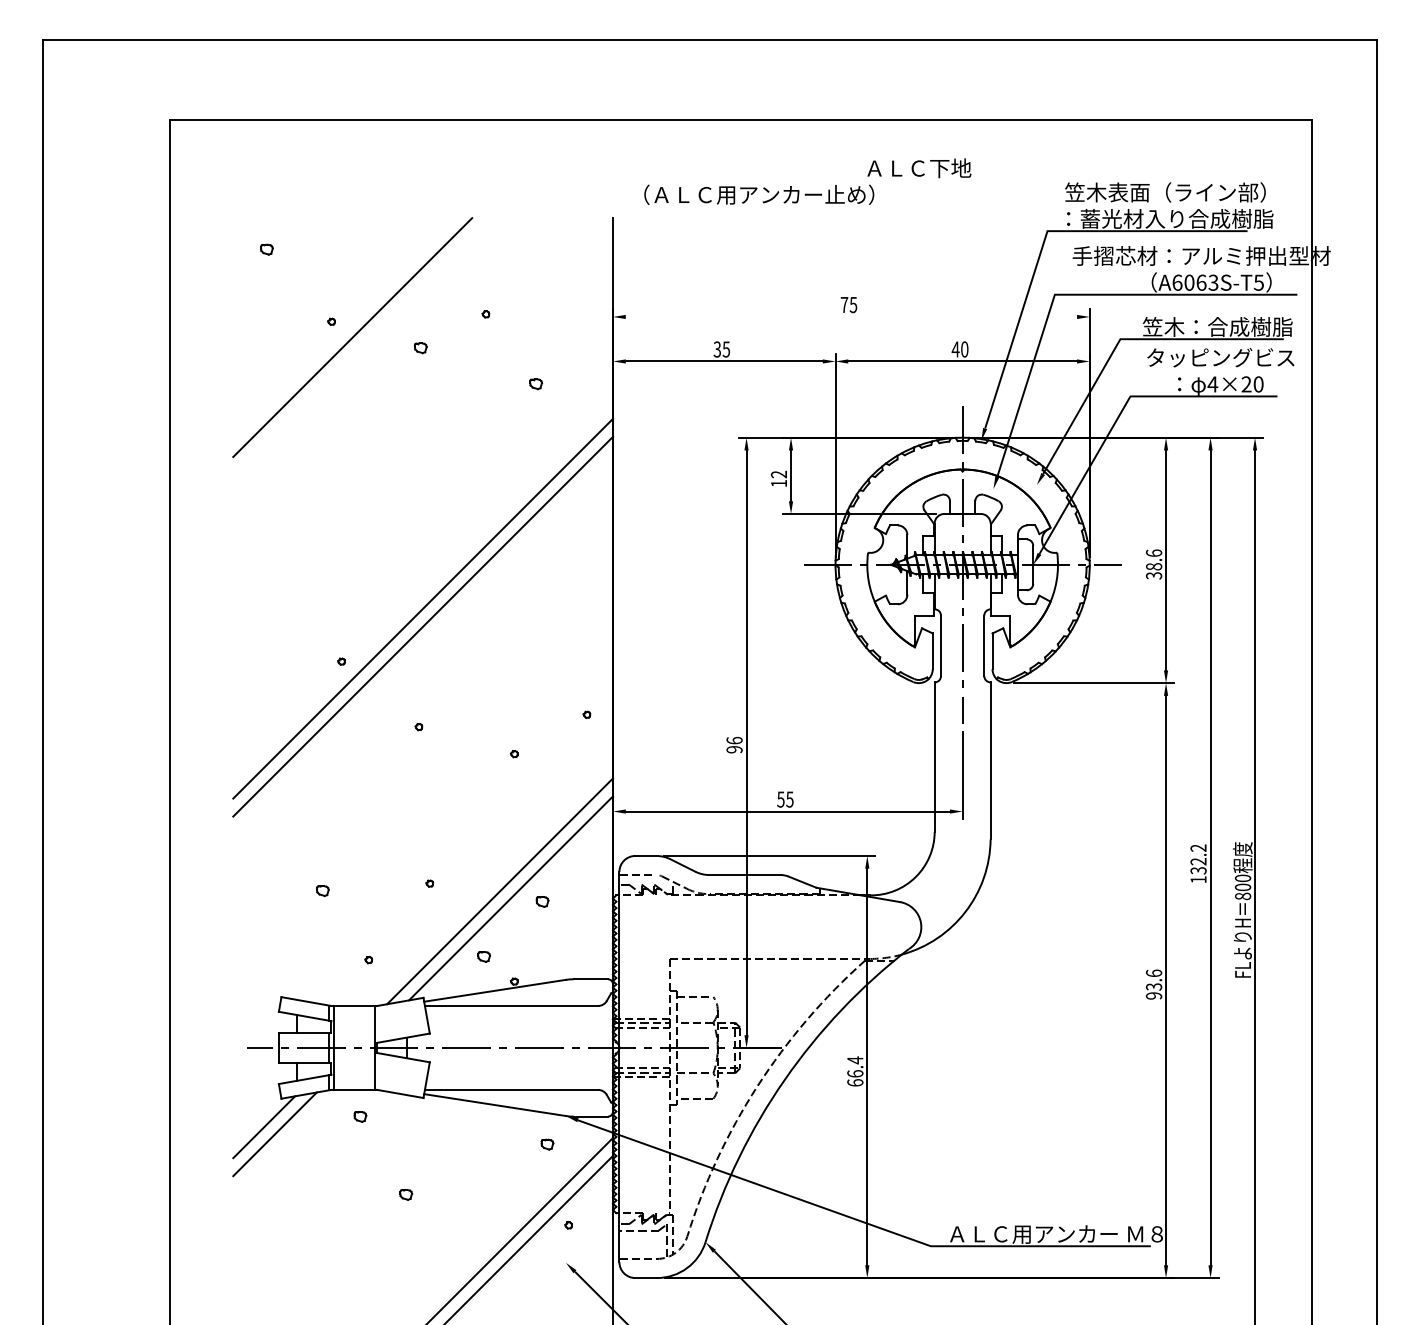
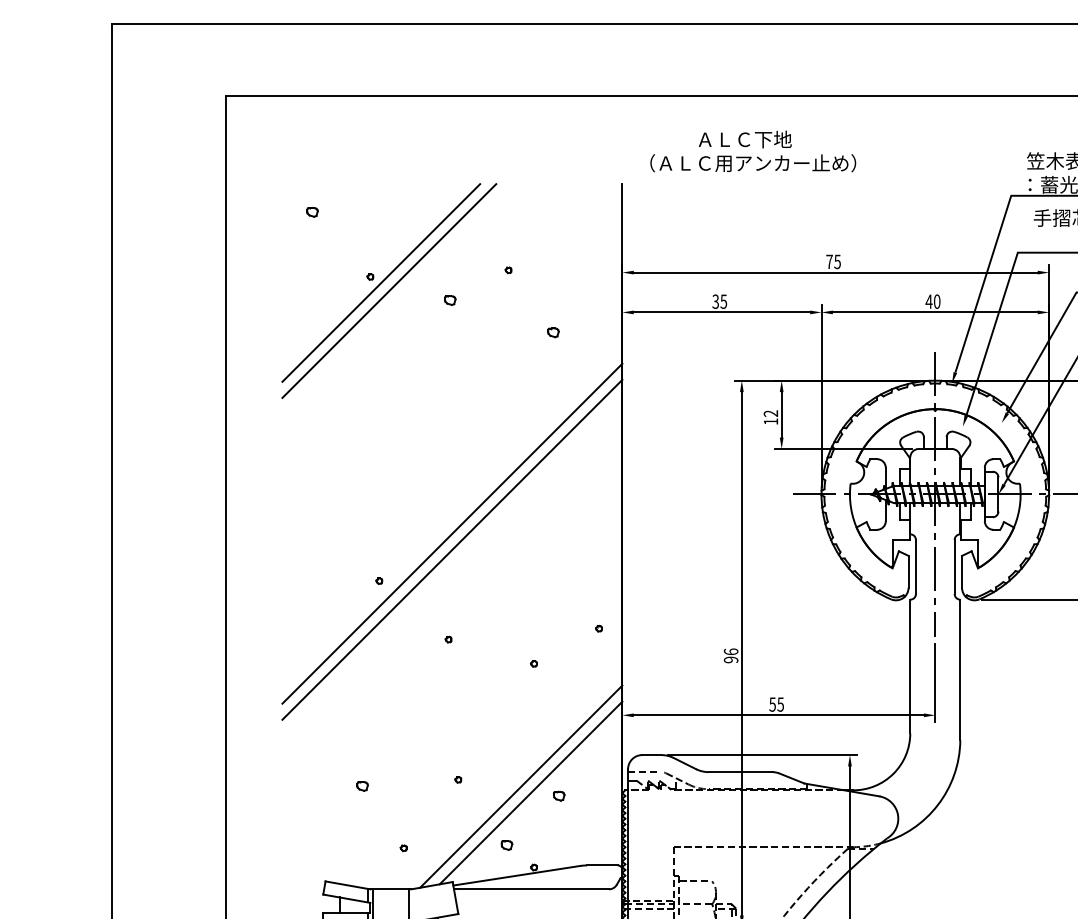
text: (919, 168) -> (745, 139), moved
line: (851, 316) -> (835, 272), added
line: (343, 328) -> (381, 282), added

